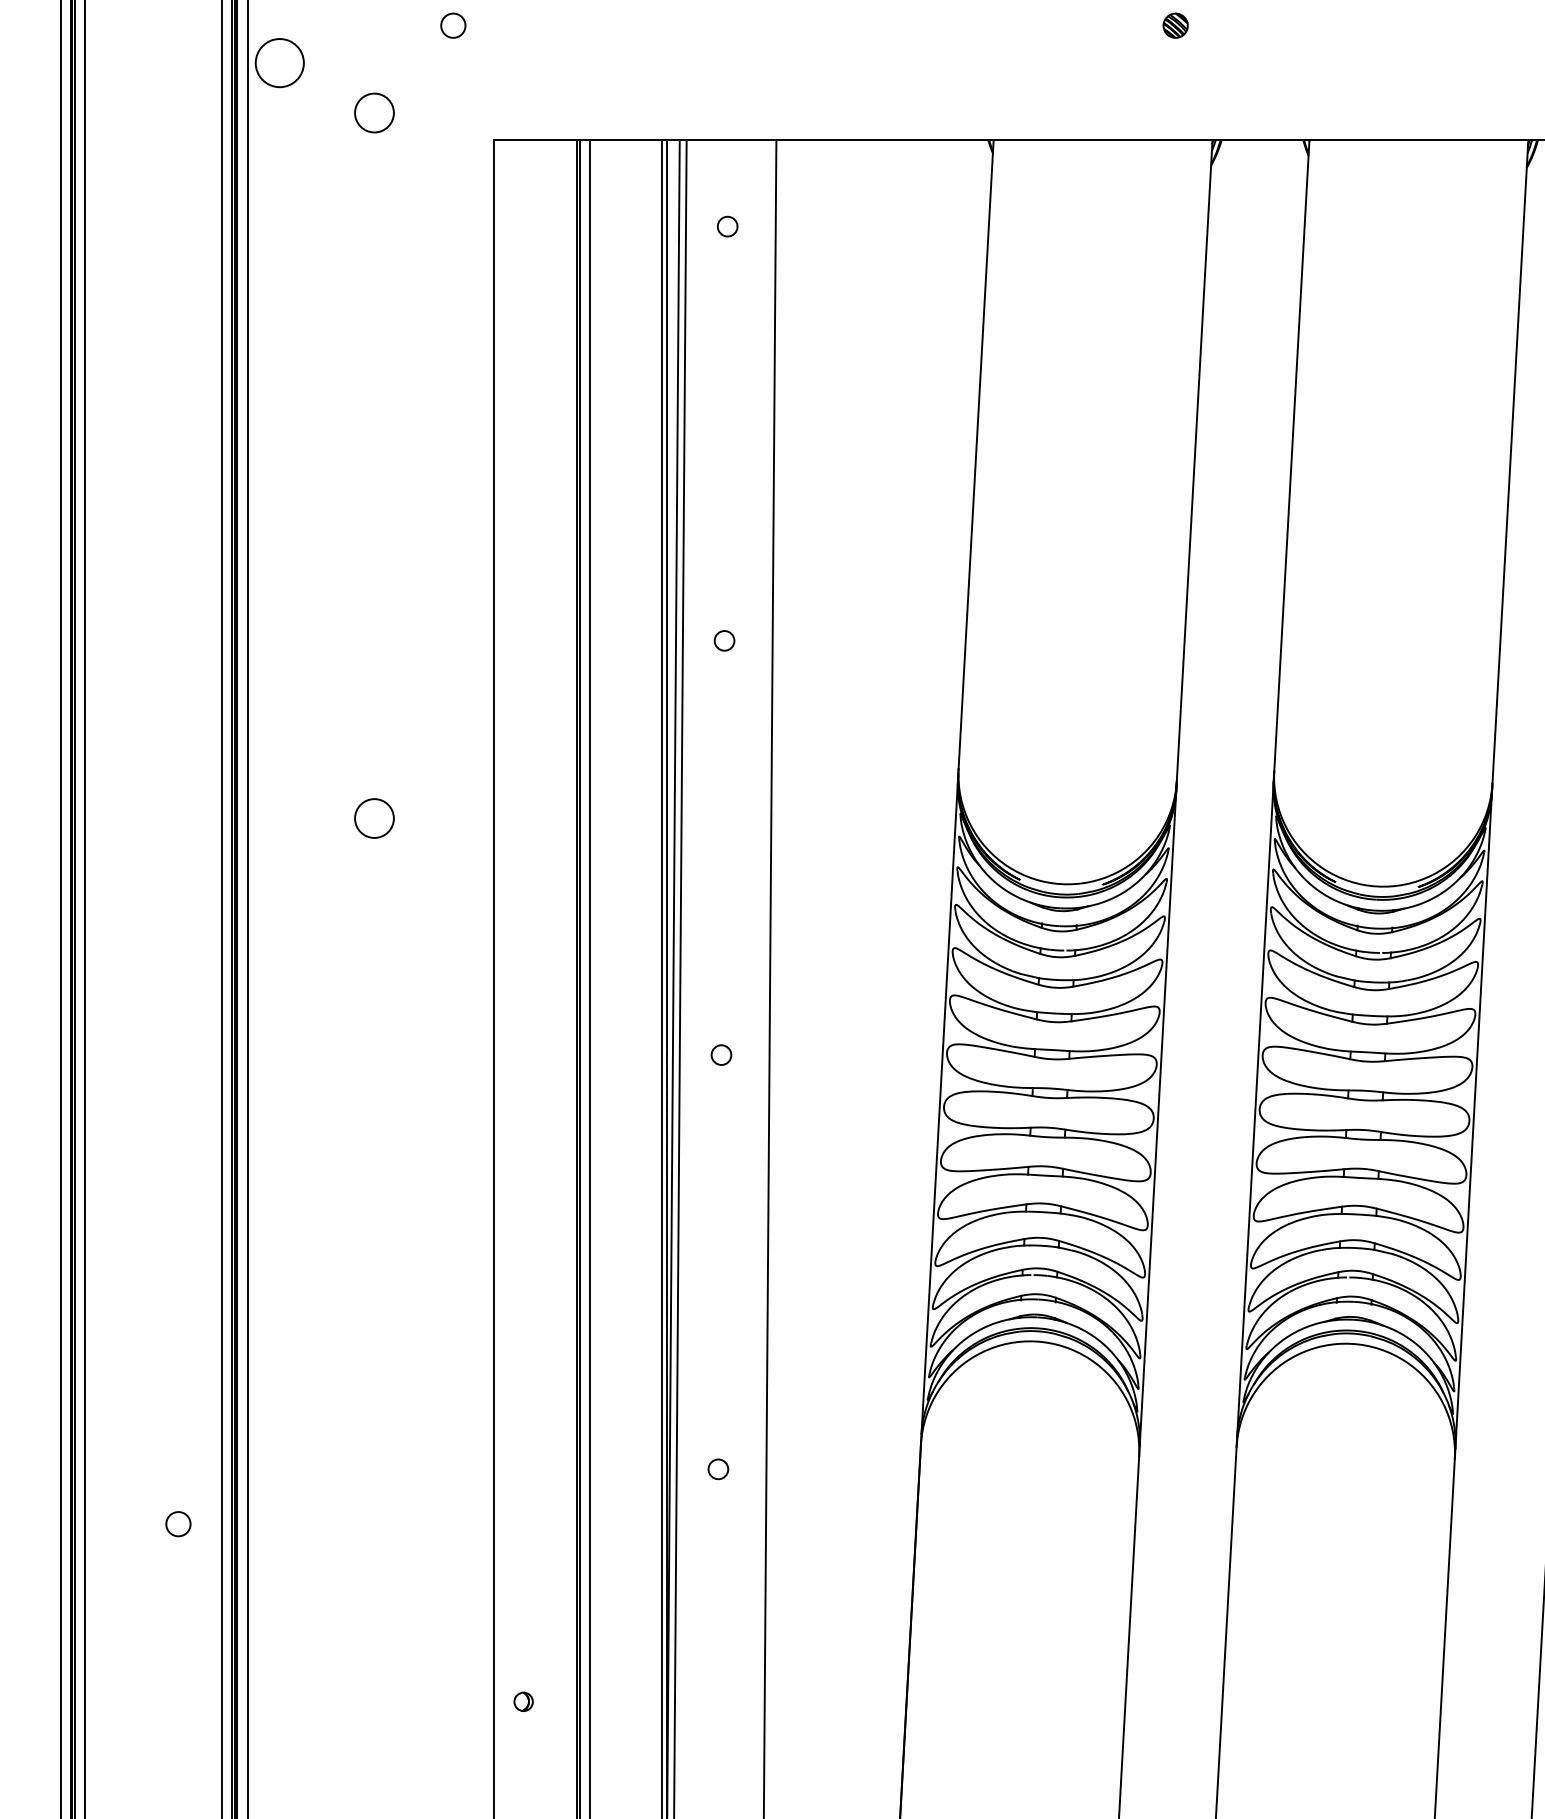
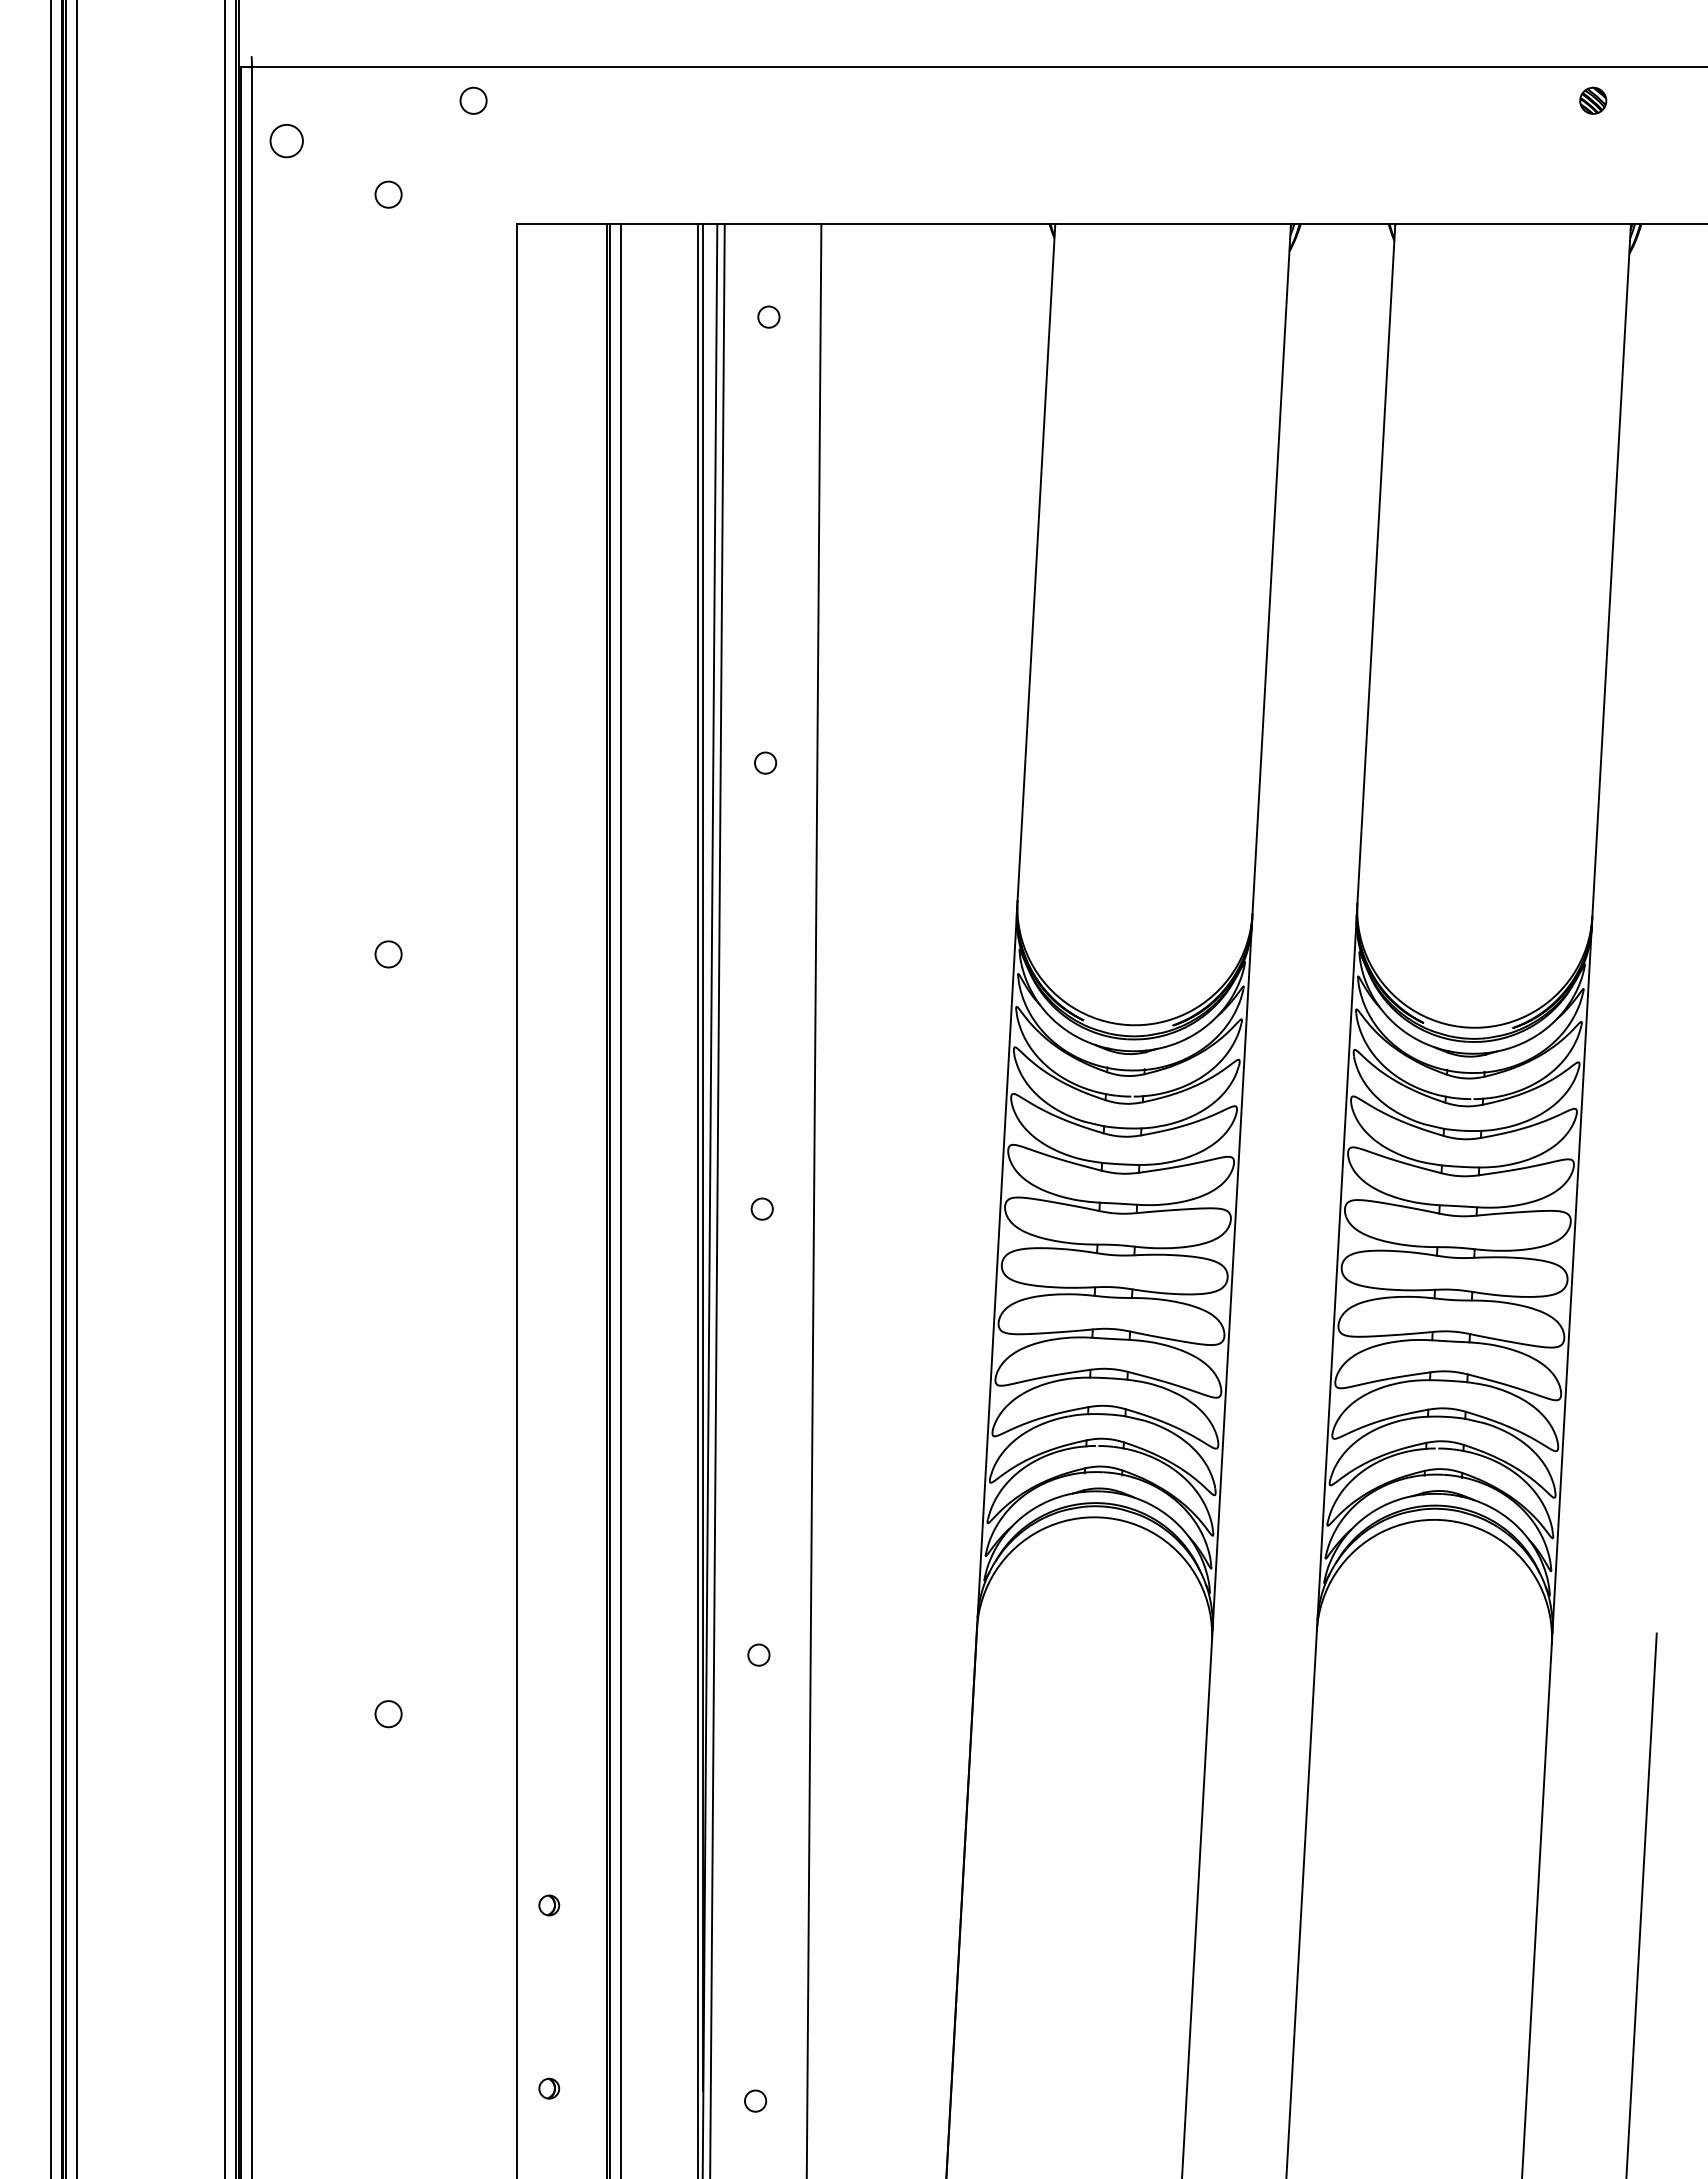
part: (1175, 25) -> (1593, 100), moved
circle: (279, 62) -> (286, 140), size x0.62
circle: (374, 112) -> (388, 194), size x0.62
circle: (374, 818) -> (388, 954), size x0.62
circle: (178, 1524) -> (388, 1714), moved

